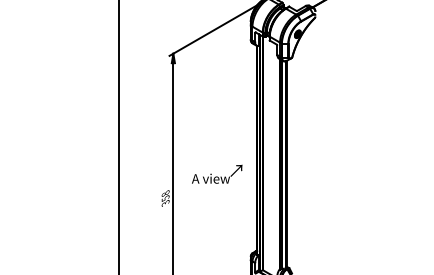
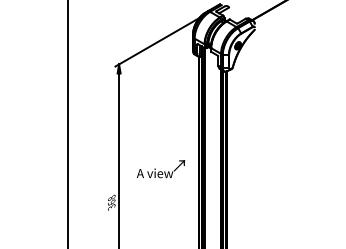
text: (217, 173) -> (161, 168), moved
text: (165, 198) -> (111, 202), 358 -> 368

